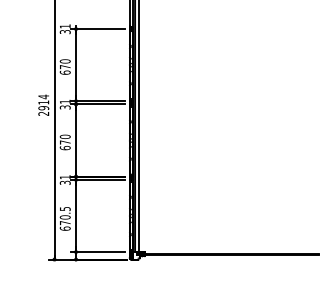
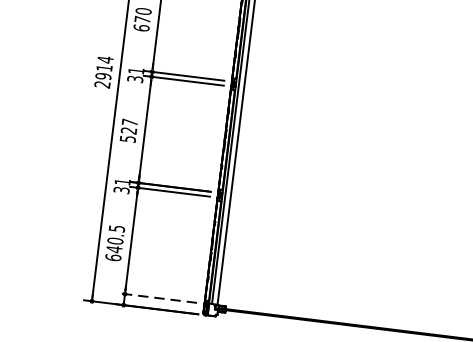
text: (64, 142) -> (127, 130), 670 -> 527
text: (65, 222) -> (114, 248), 670.5 -> 640.5
line: (97, 252) -> (156, 298), solid -> dashed

